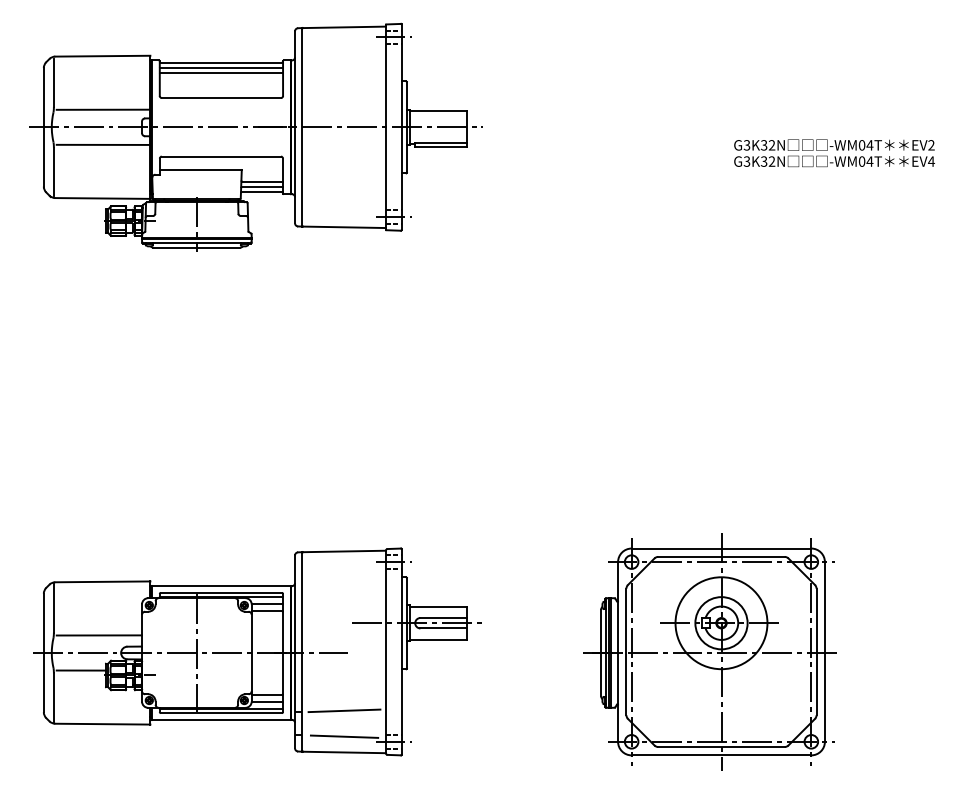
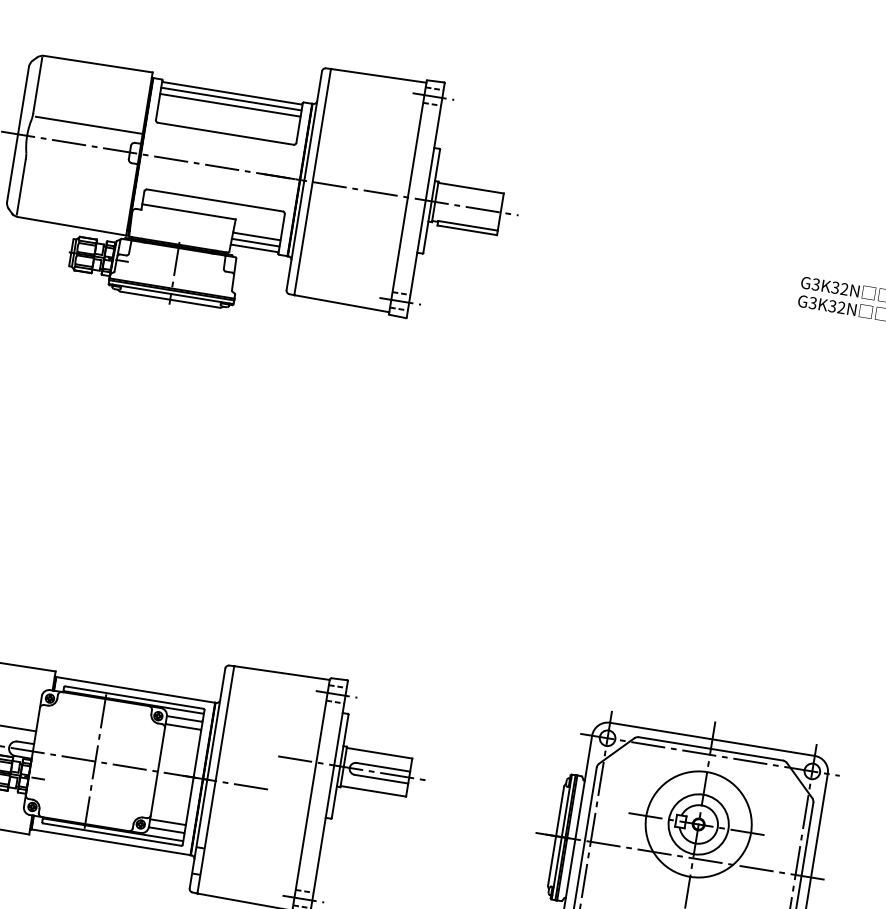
line: (103, 144) -> (82, 164), removed
line: (344, 710) -> (253, 854), removed
line: (344, 736) -> (248, 883), removed

